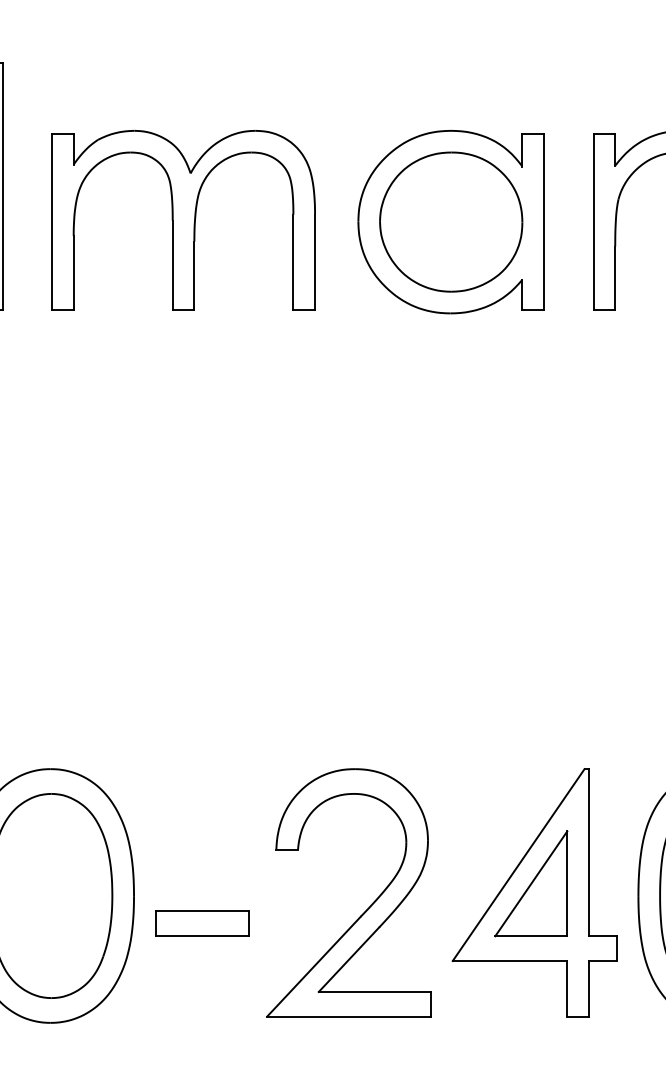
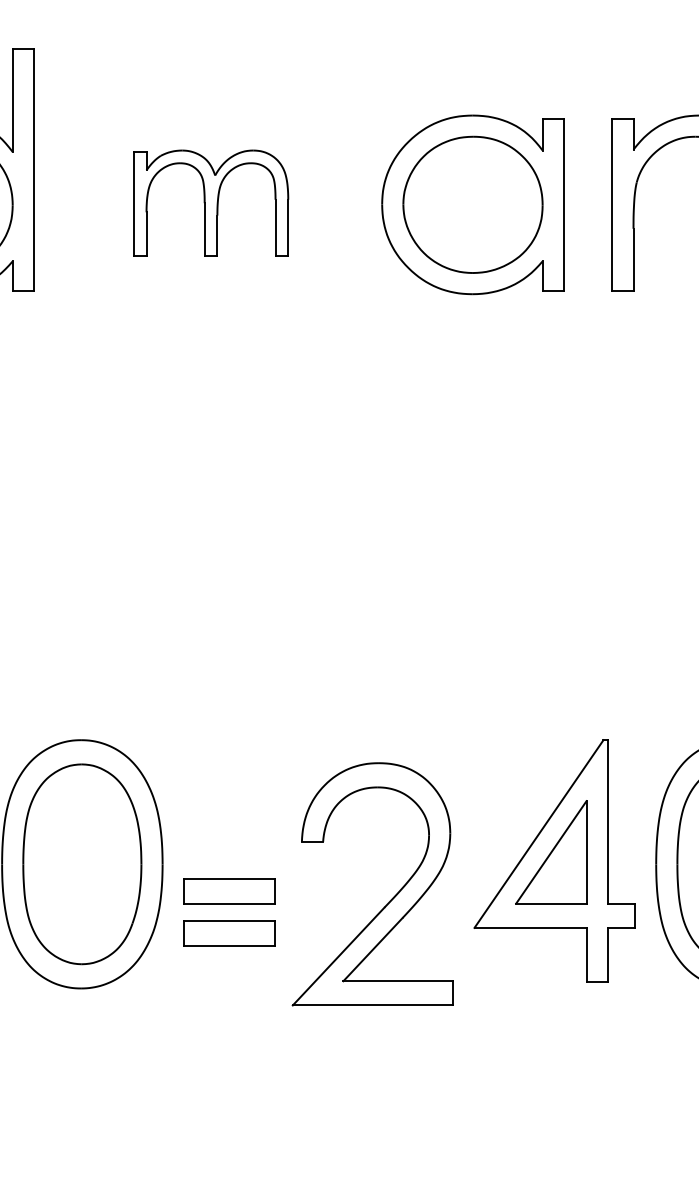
part: (182, 219) -> (210, 202), size x0.6
part: (365, 909) -> (389, 900), moved
part: (202, 966) -> (229, 933), added

